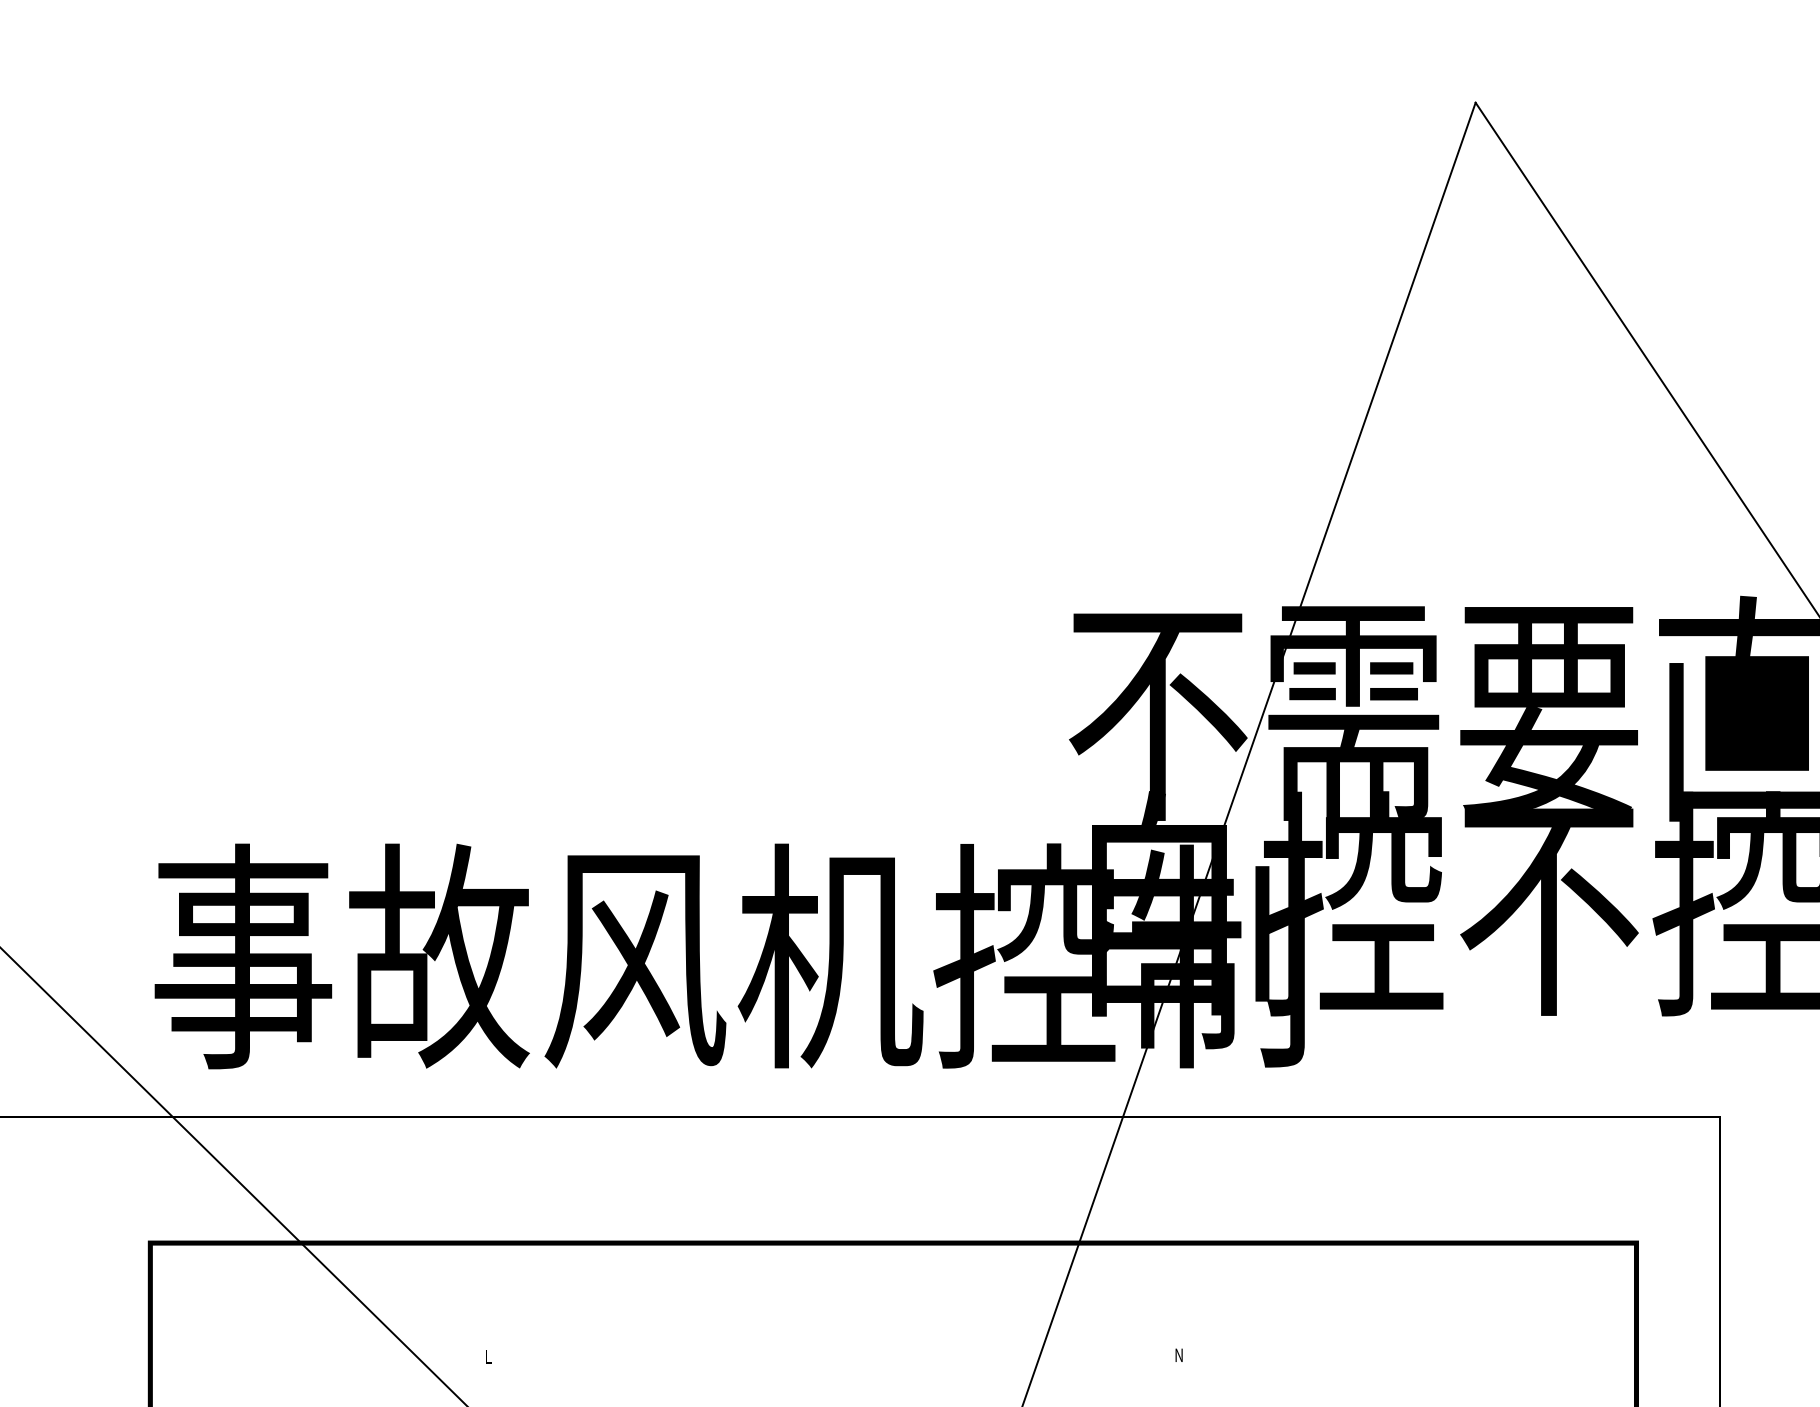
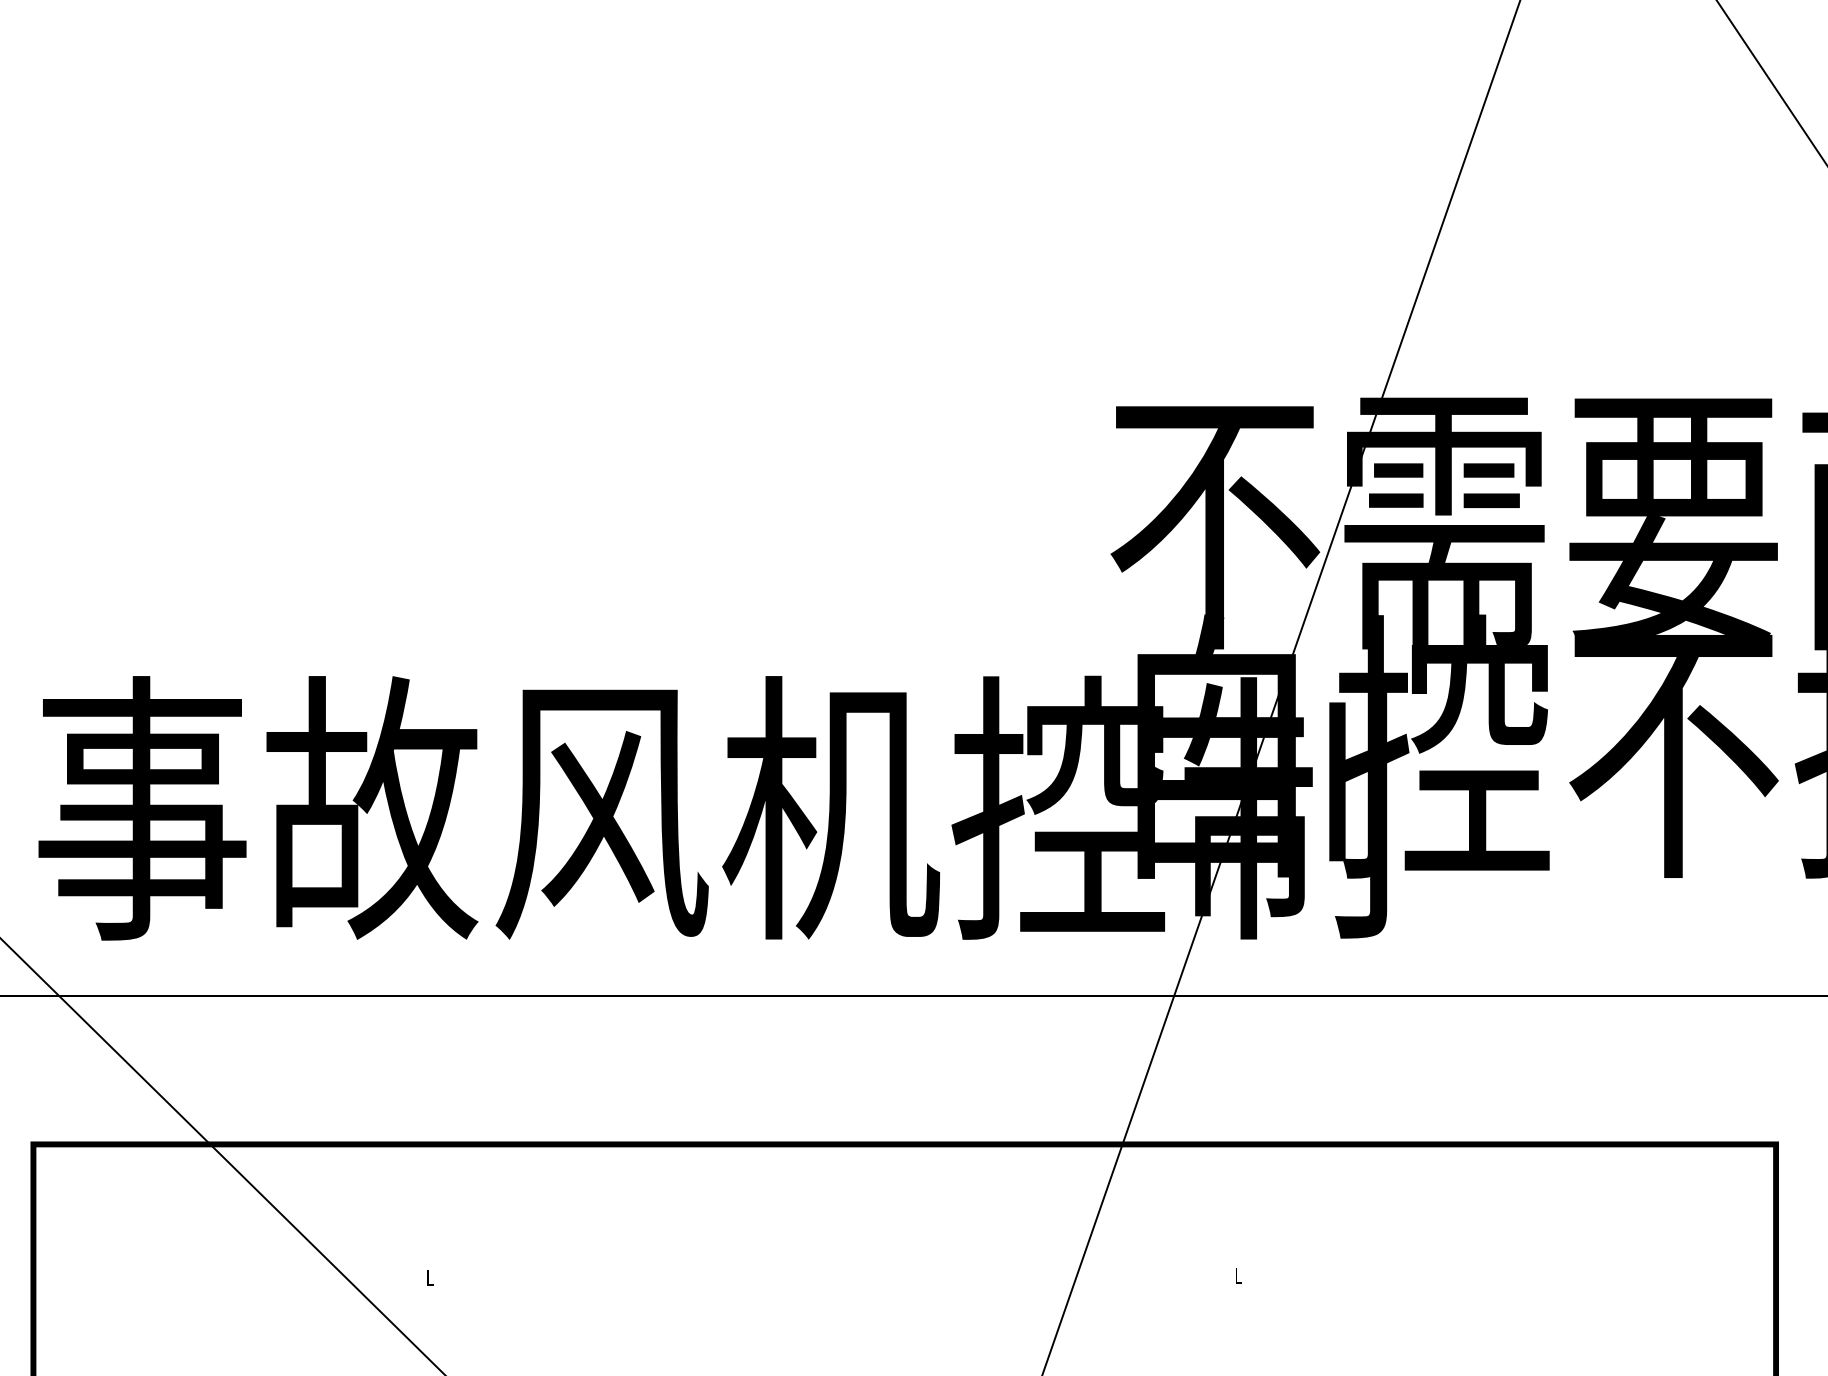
text: (1178, 1354) -> (1239, 1275), N -> L

